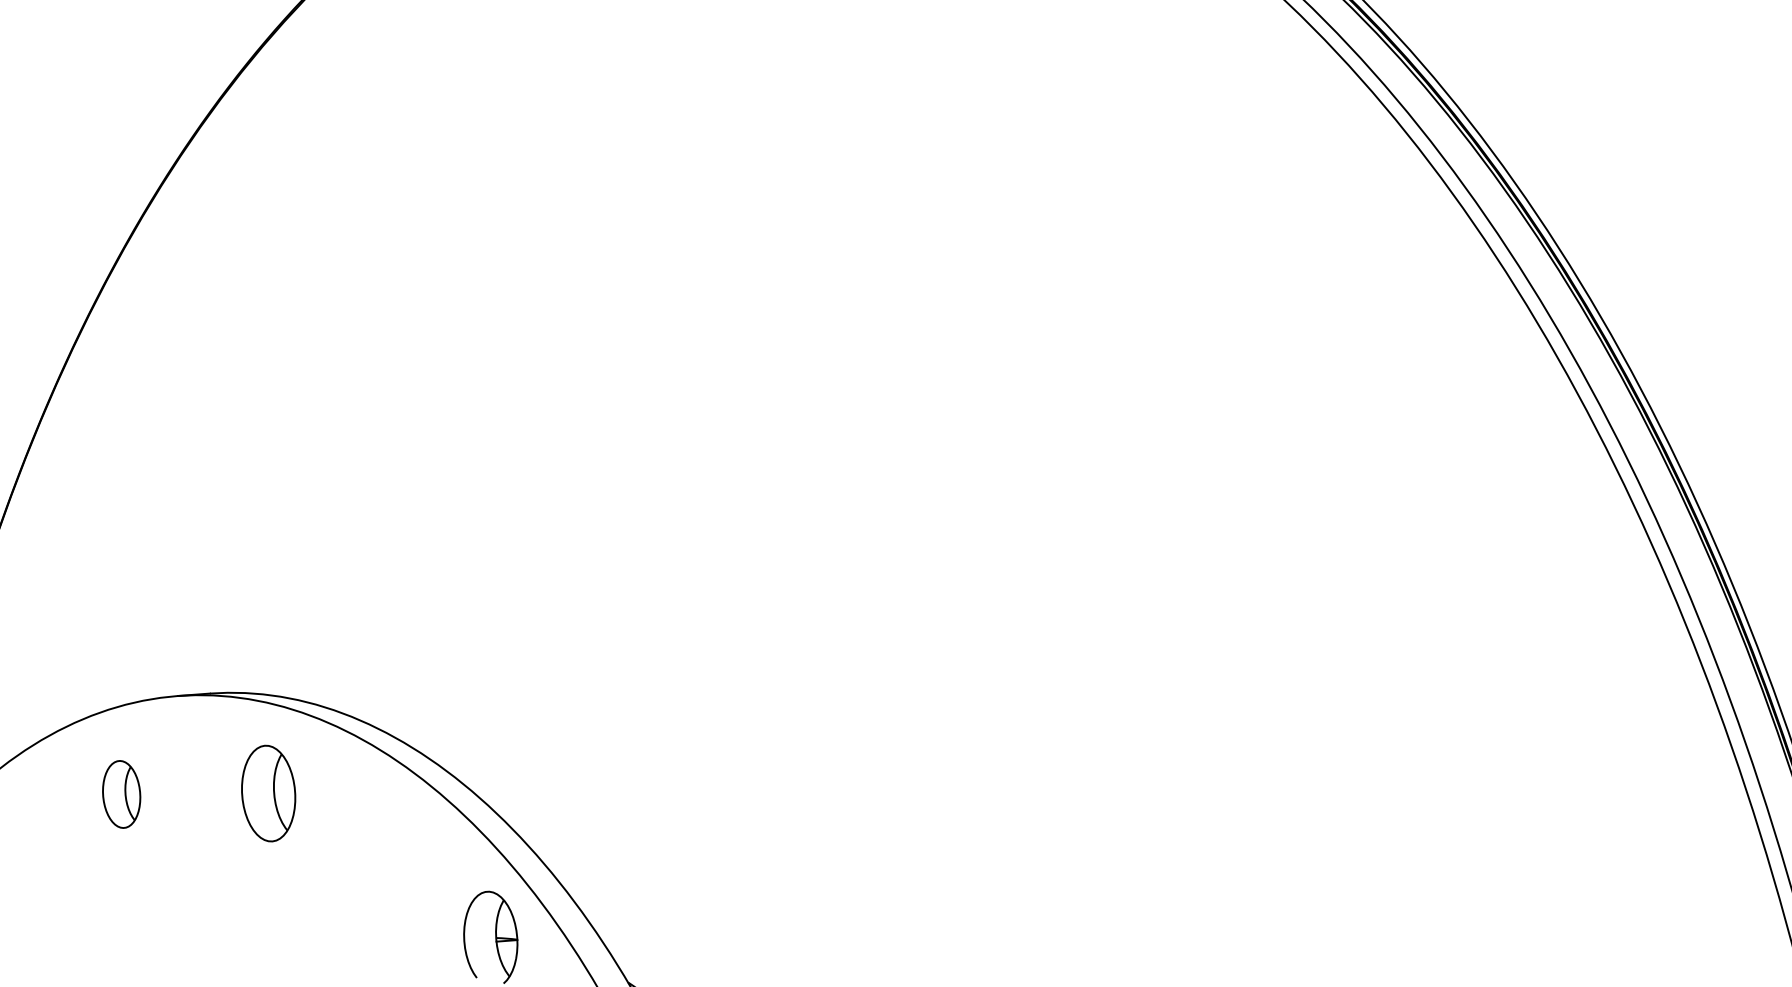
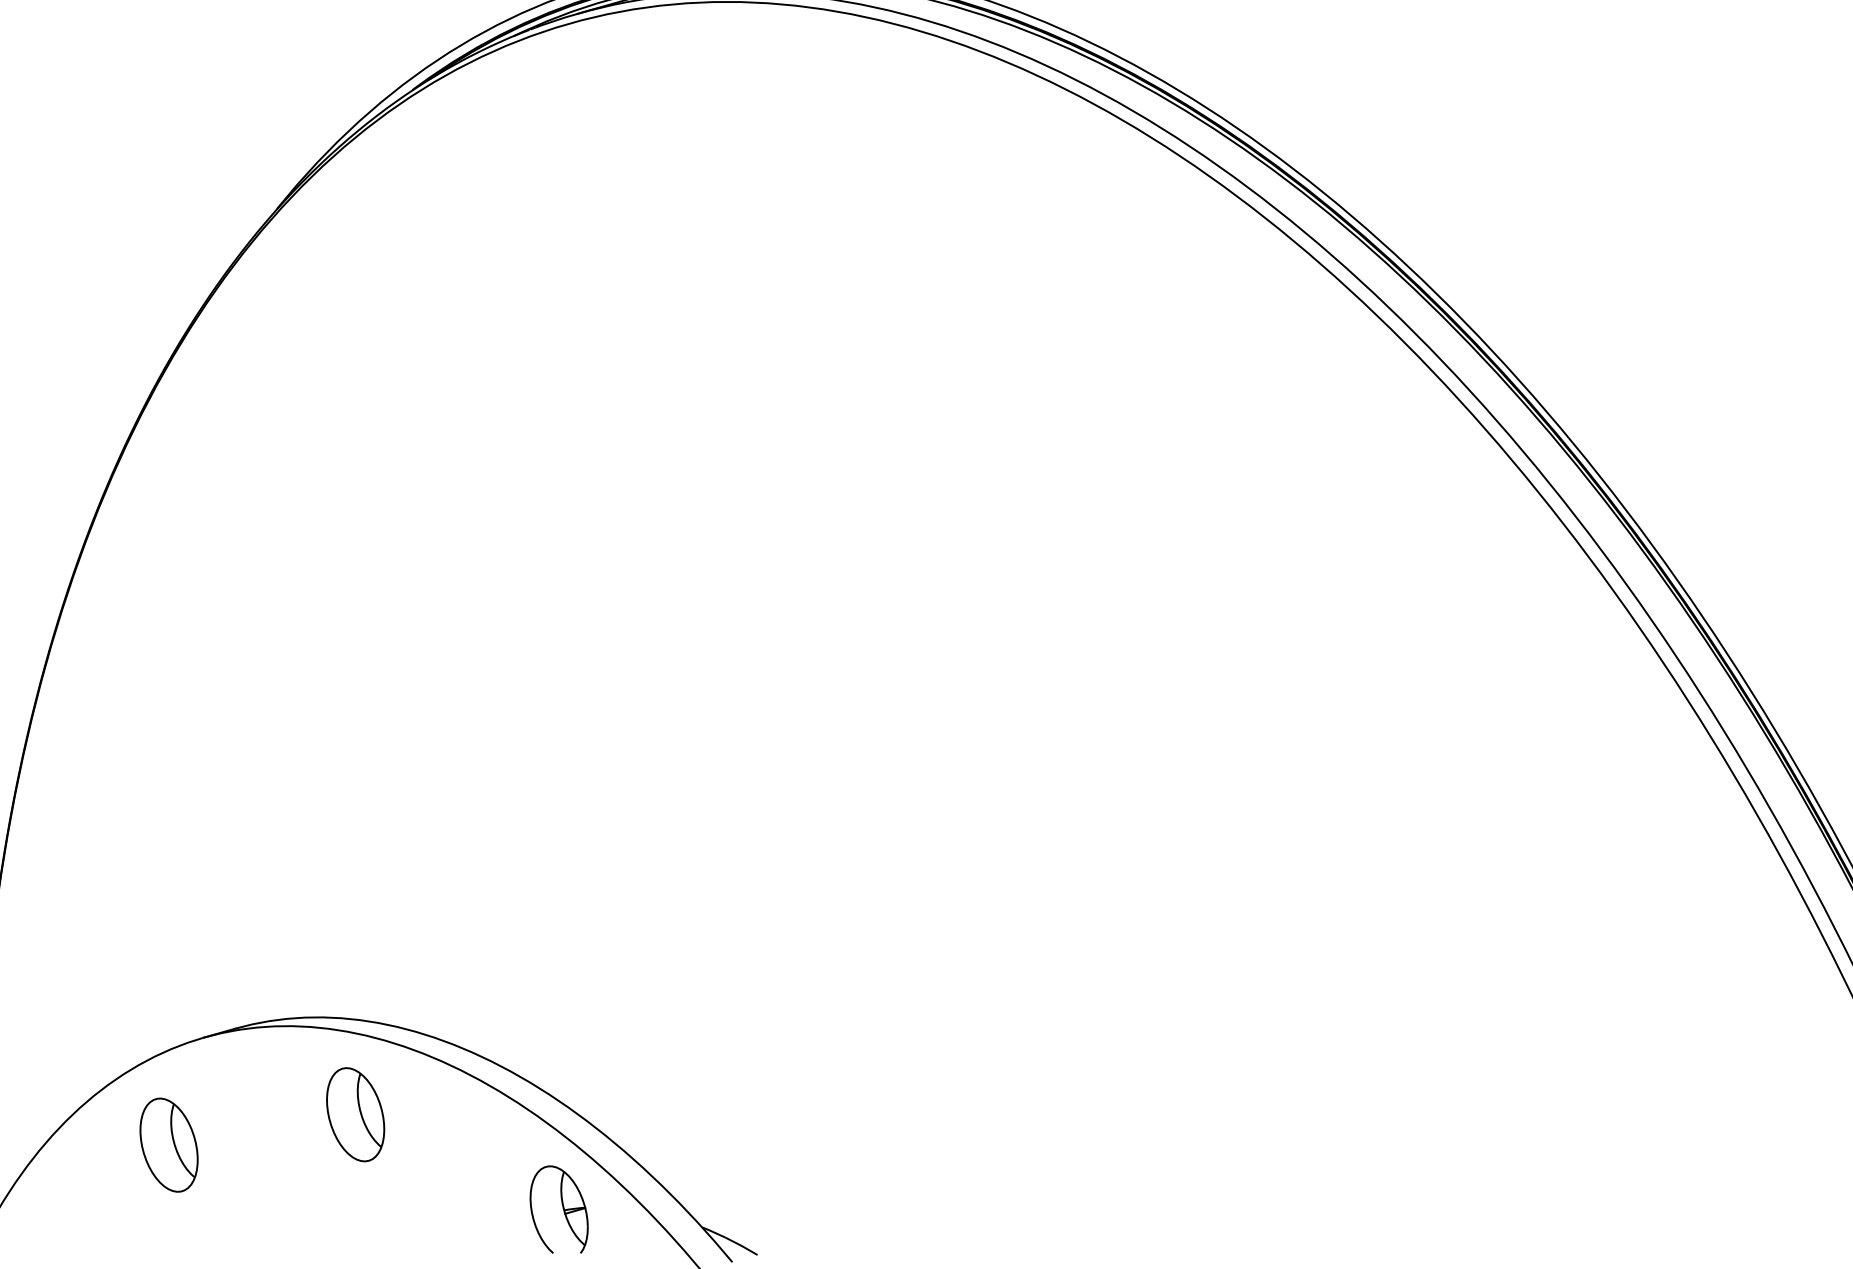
part: (121, 793) -> (168, 1144), size x1.43
part: (268, 793) -> (355, 1114), moved

